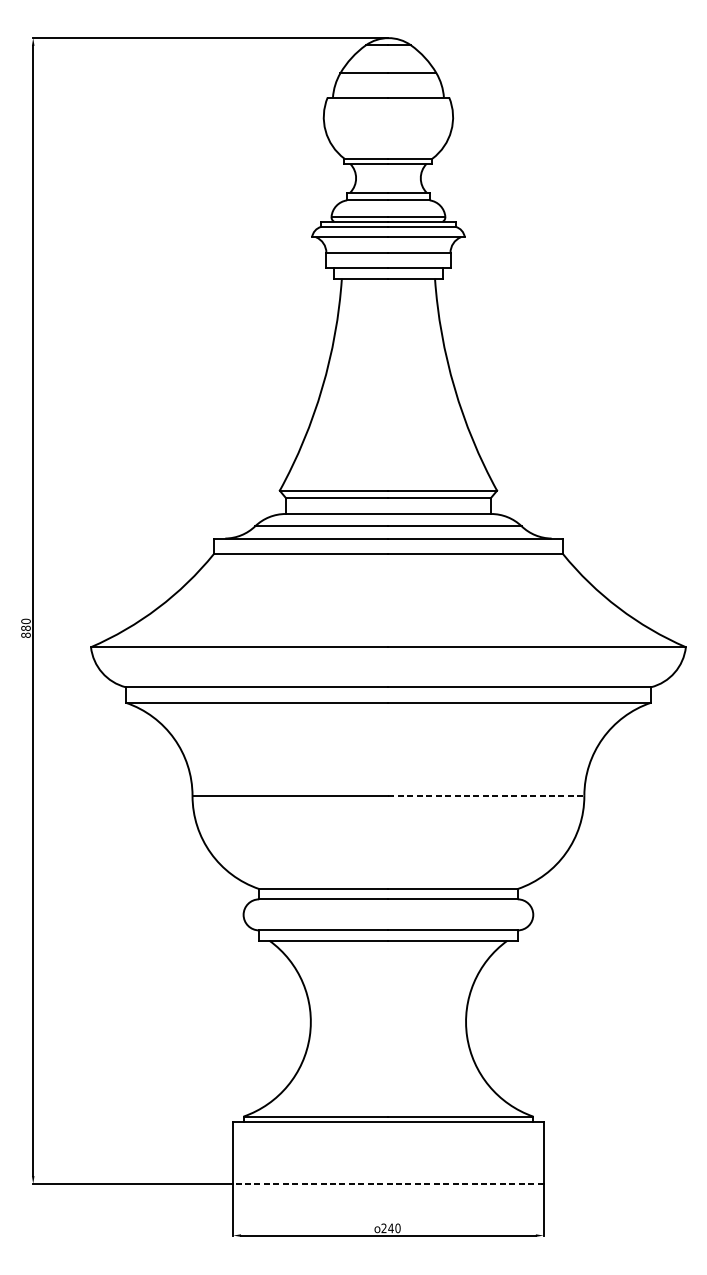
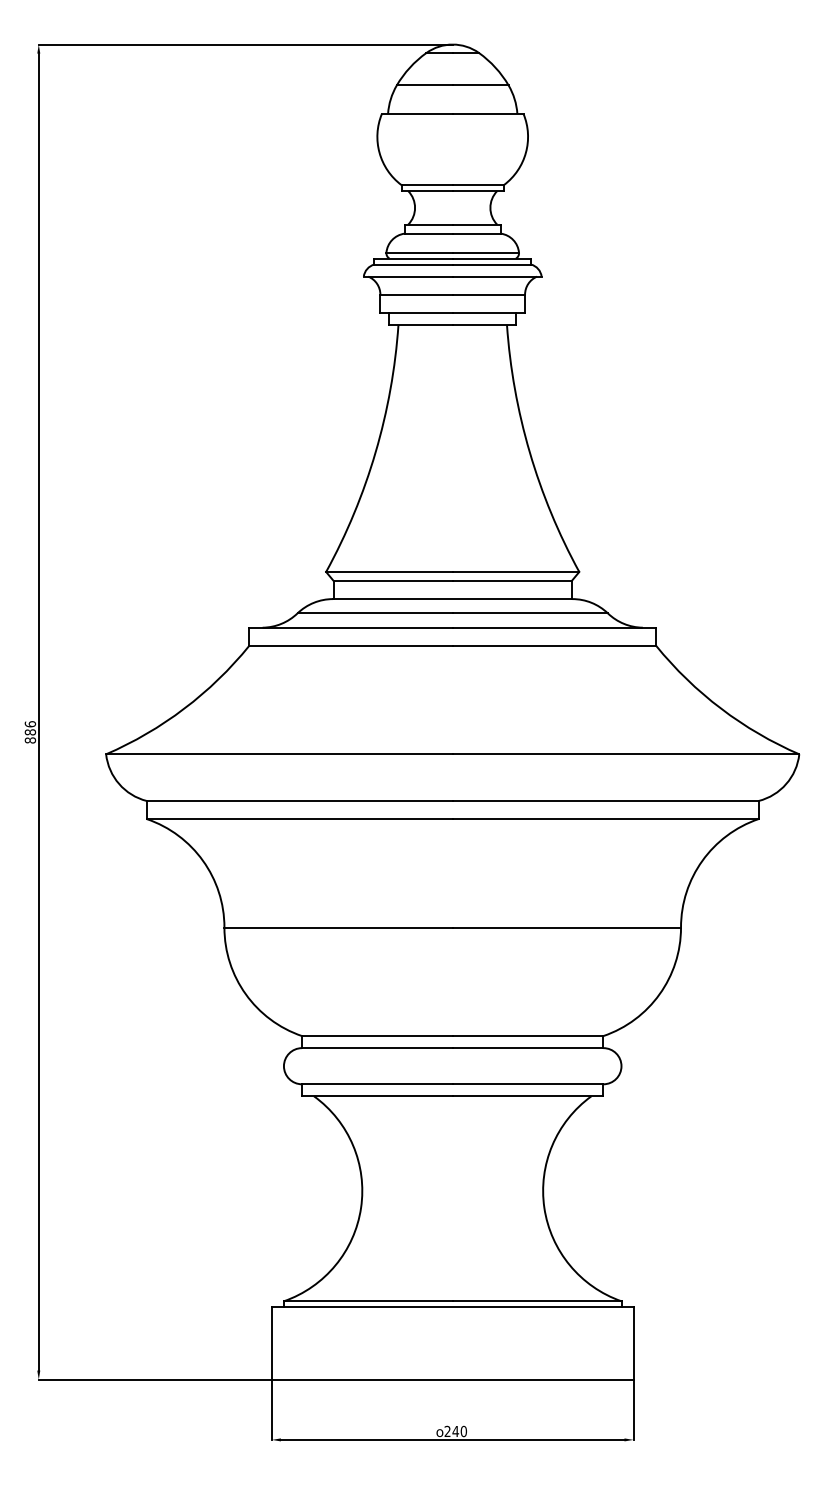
text: (25, 621) -> (29, 724), 880 -> 886
line: (486, 795) -> (567, 927), dashed -> solid
line: (388, 1183) -> (452, 1379), dashed -> solid

